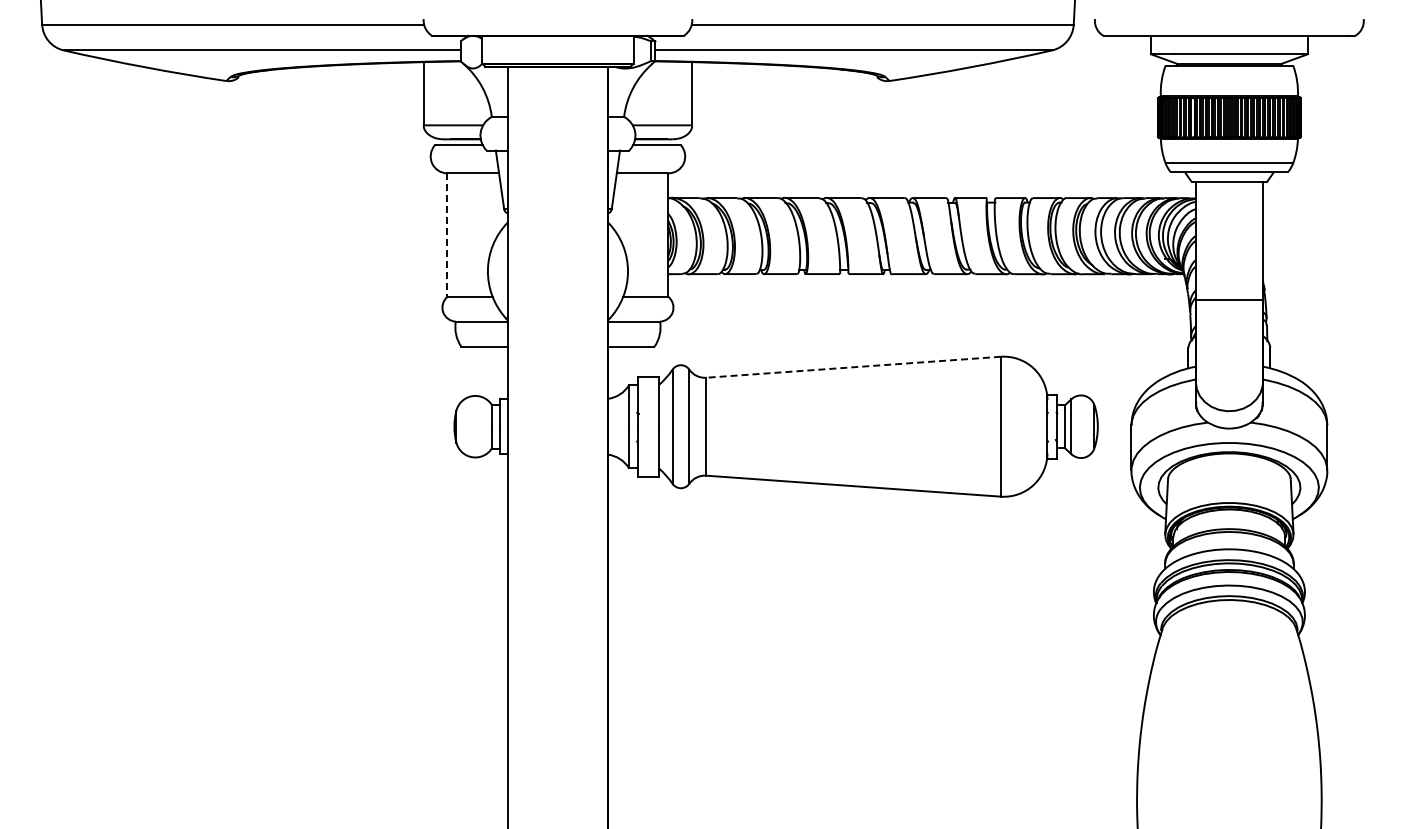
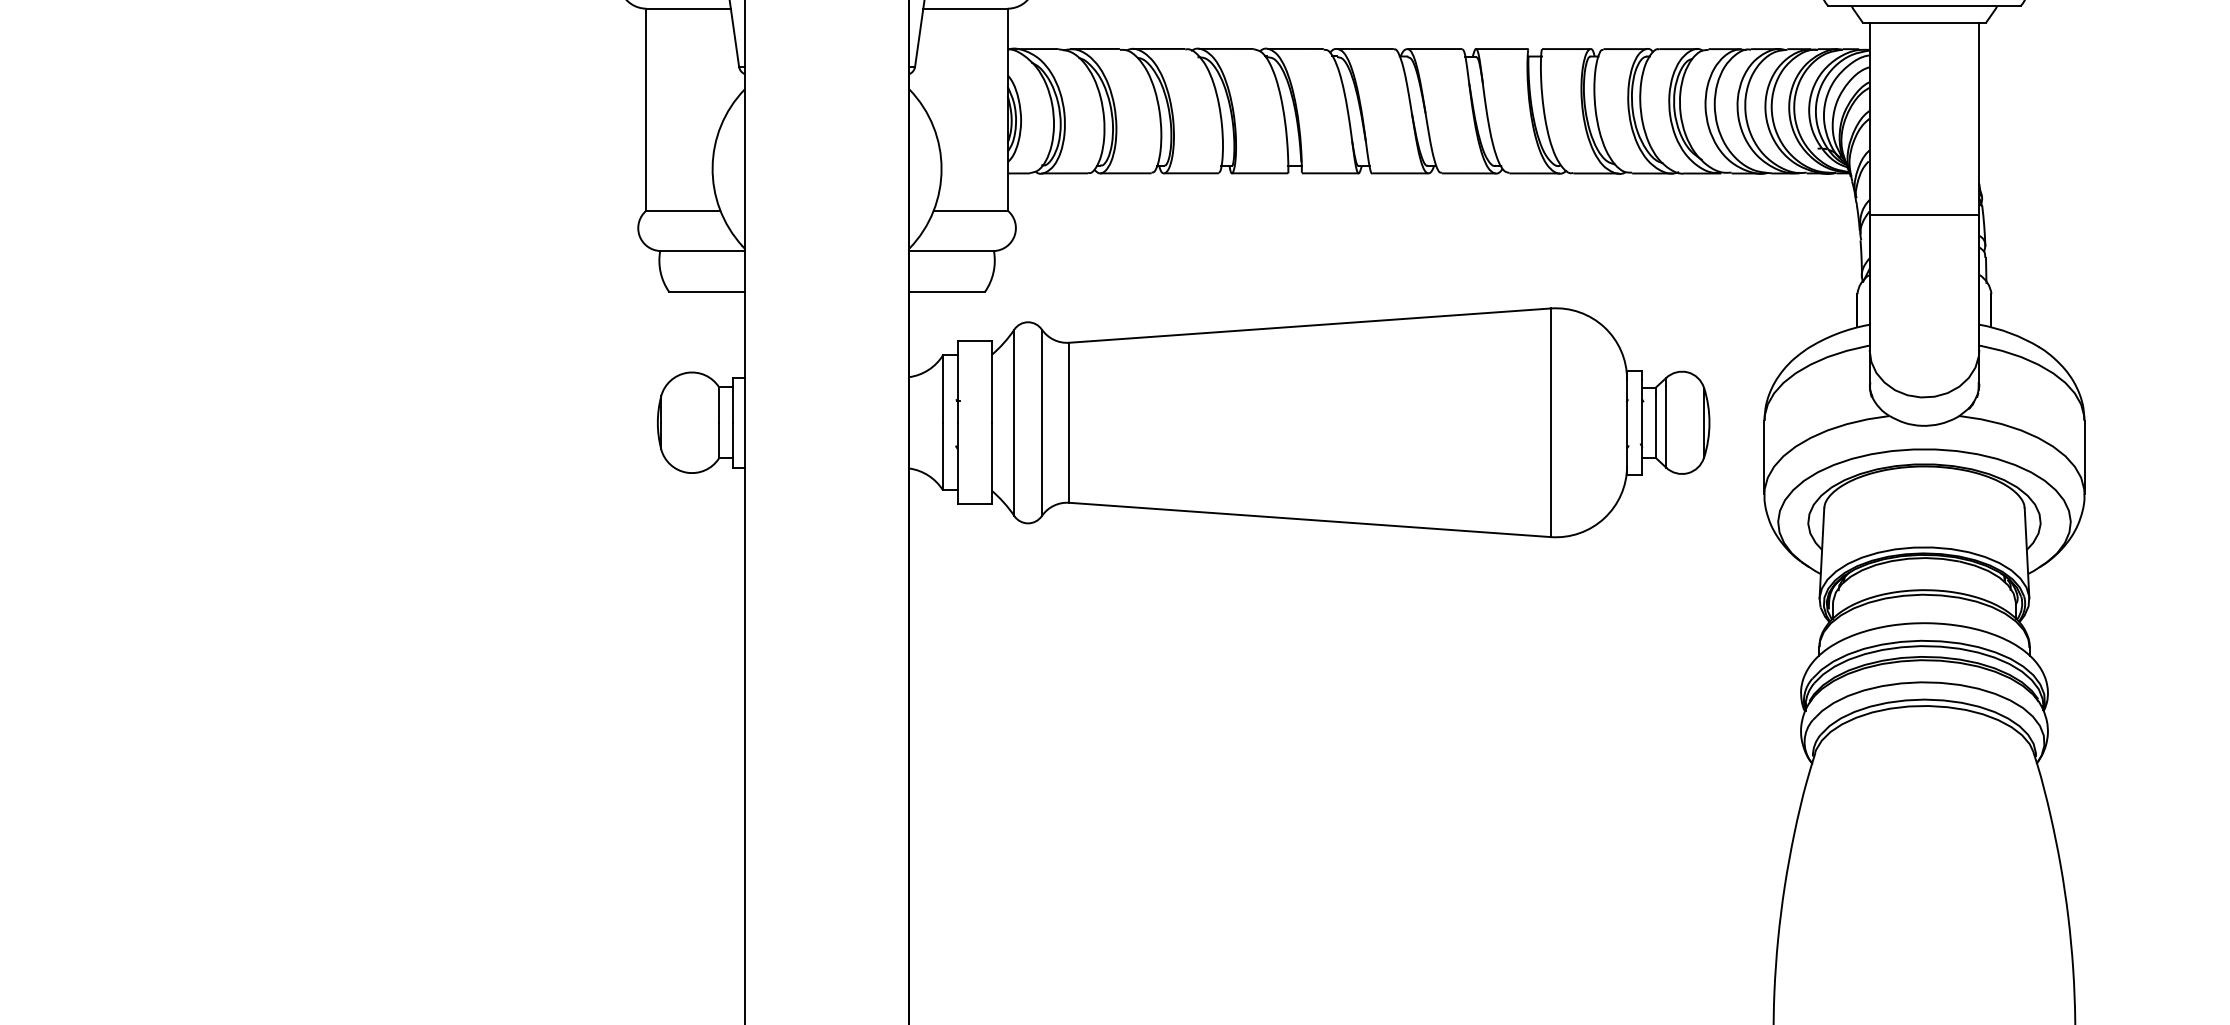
line: (447, 235) -> (646, 110), dashed -> solid
line: (853, 367) -> (1310, 325), dashed -> solid

